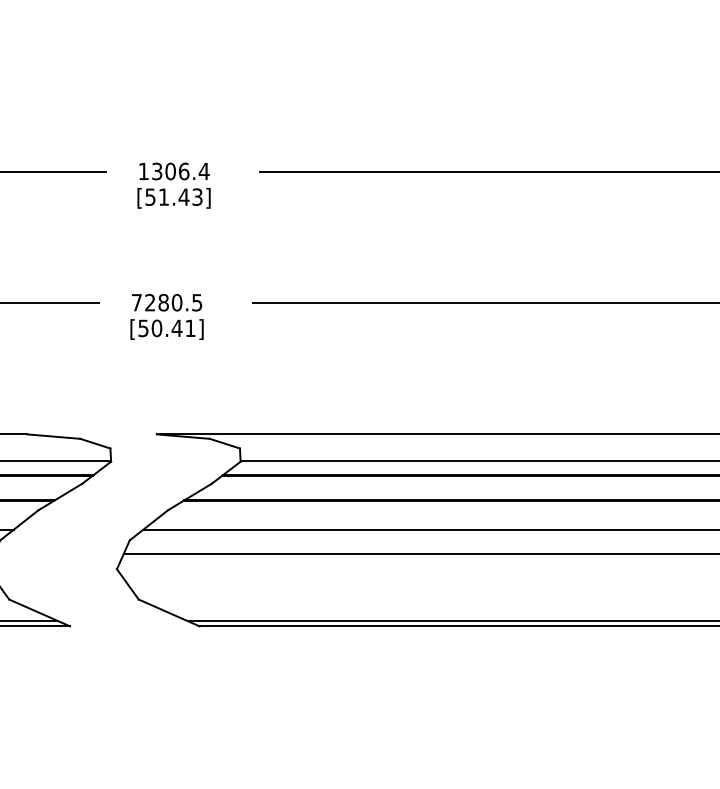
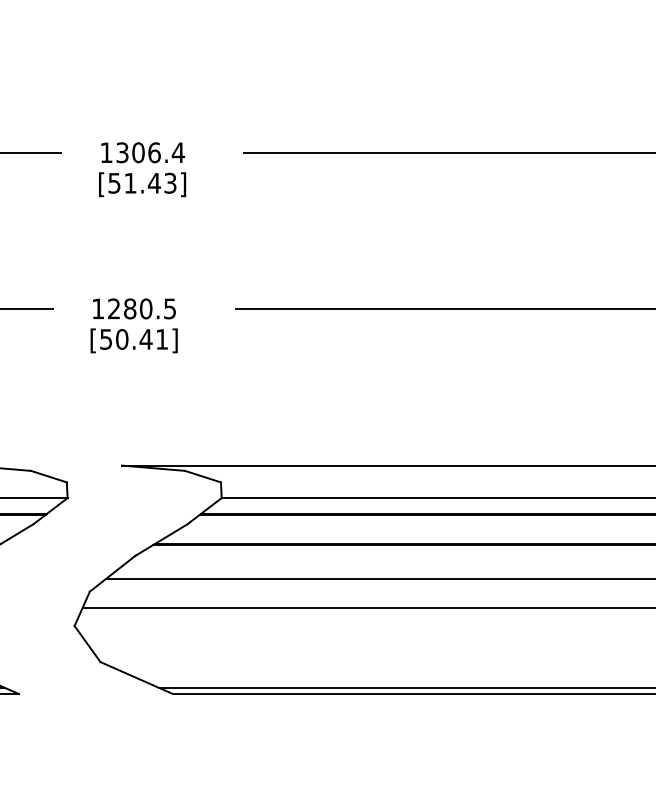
text: (136, 302) -> (97, 308), 7280.5 -> 1280.5

